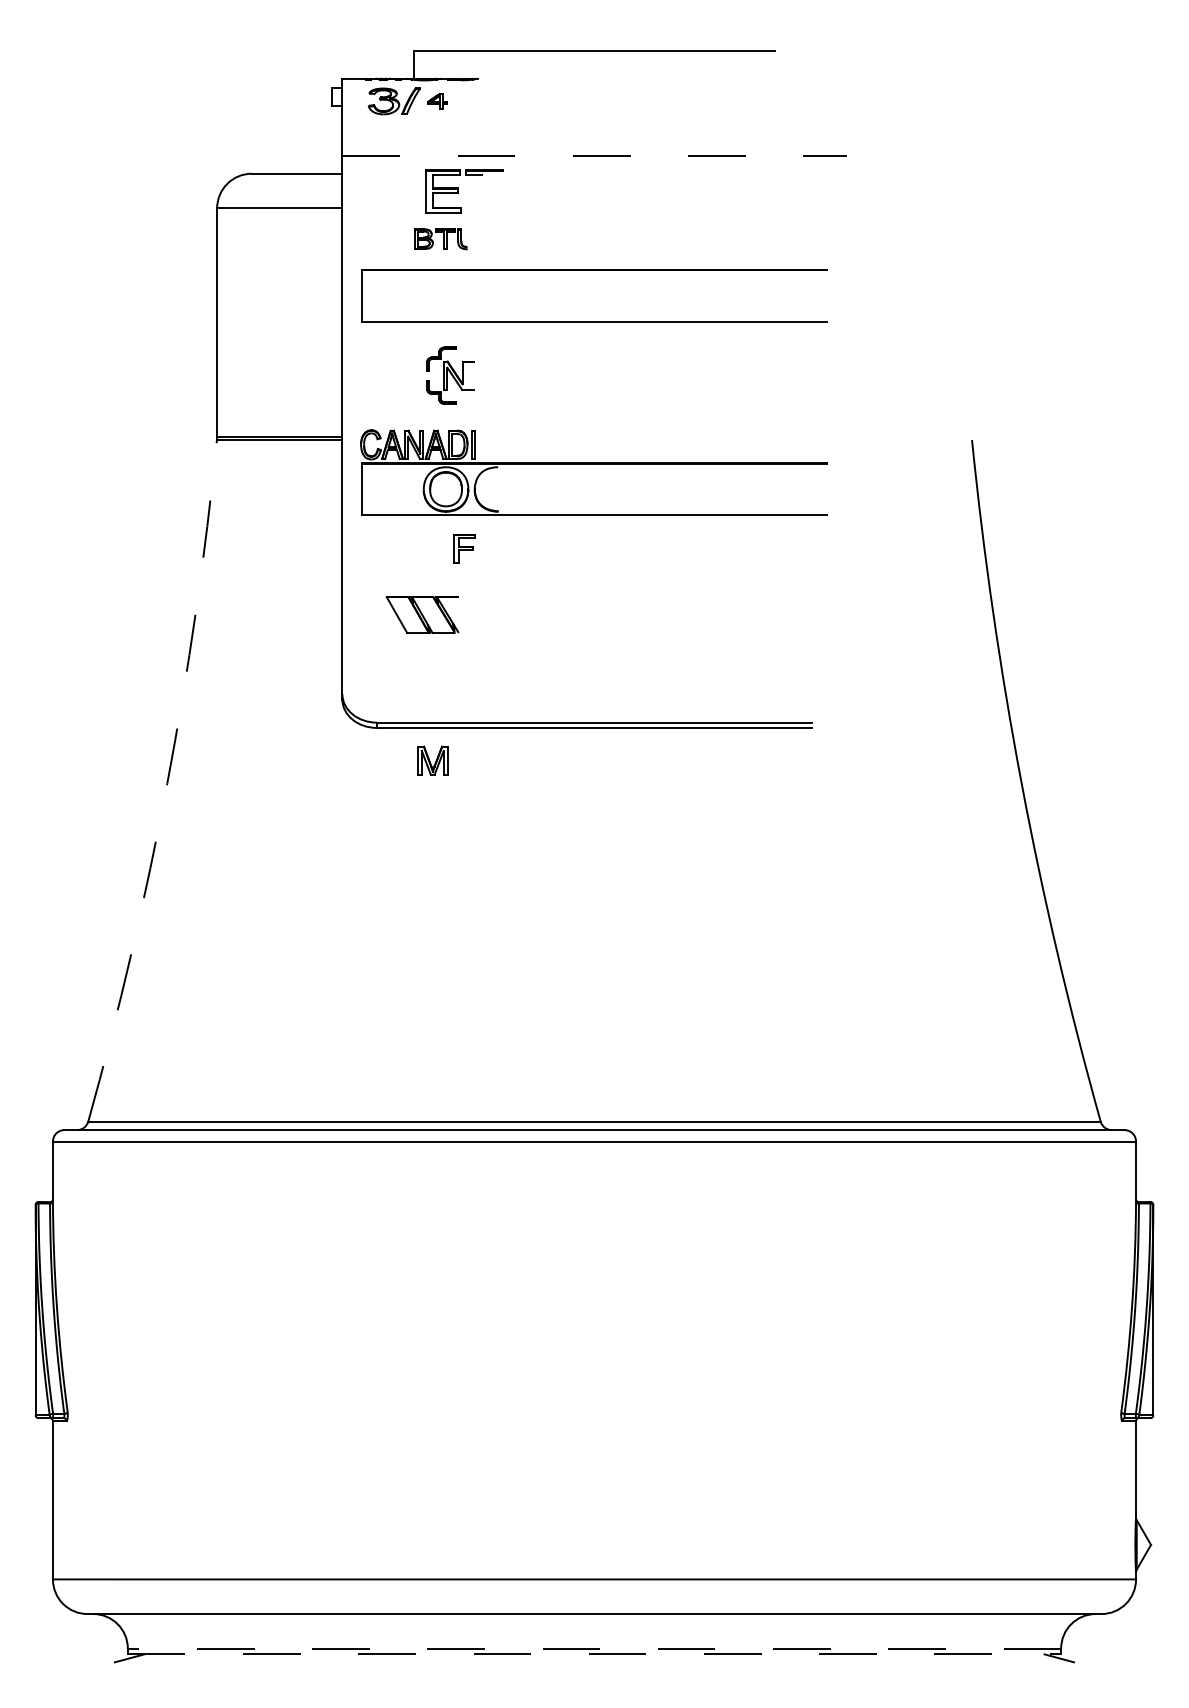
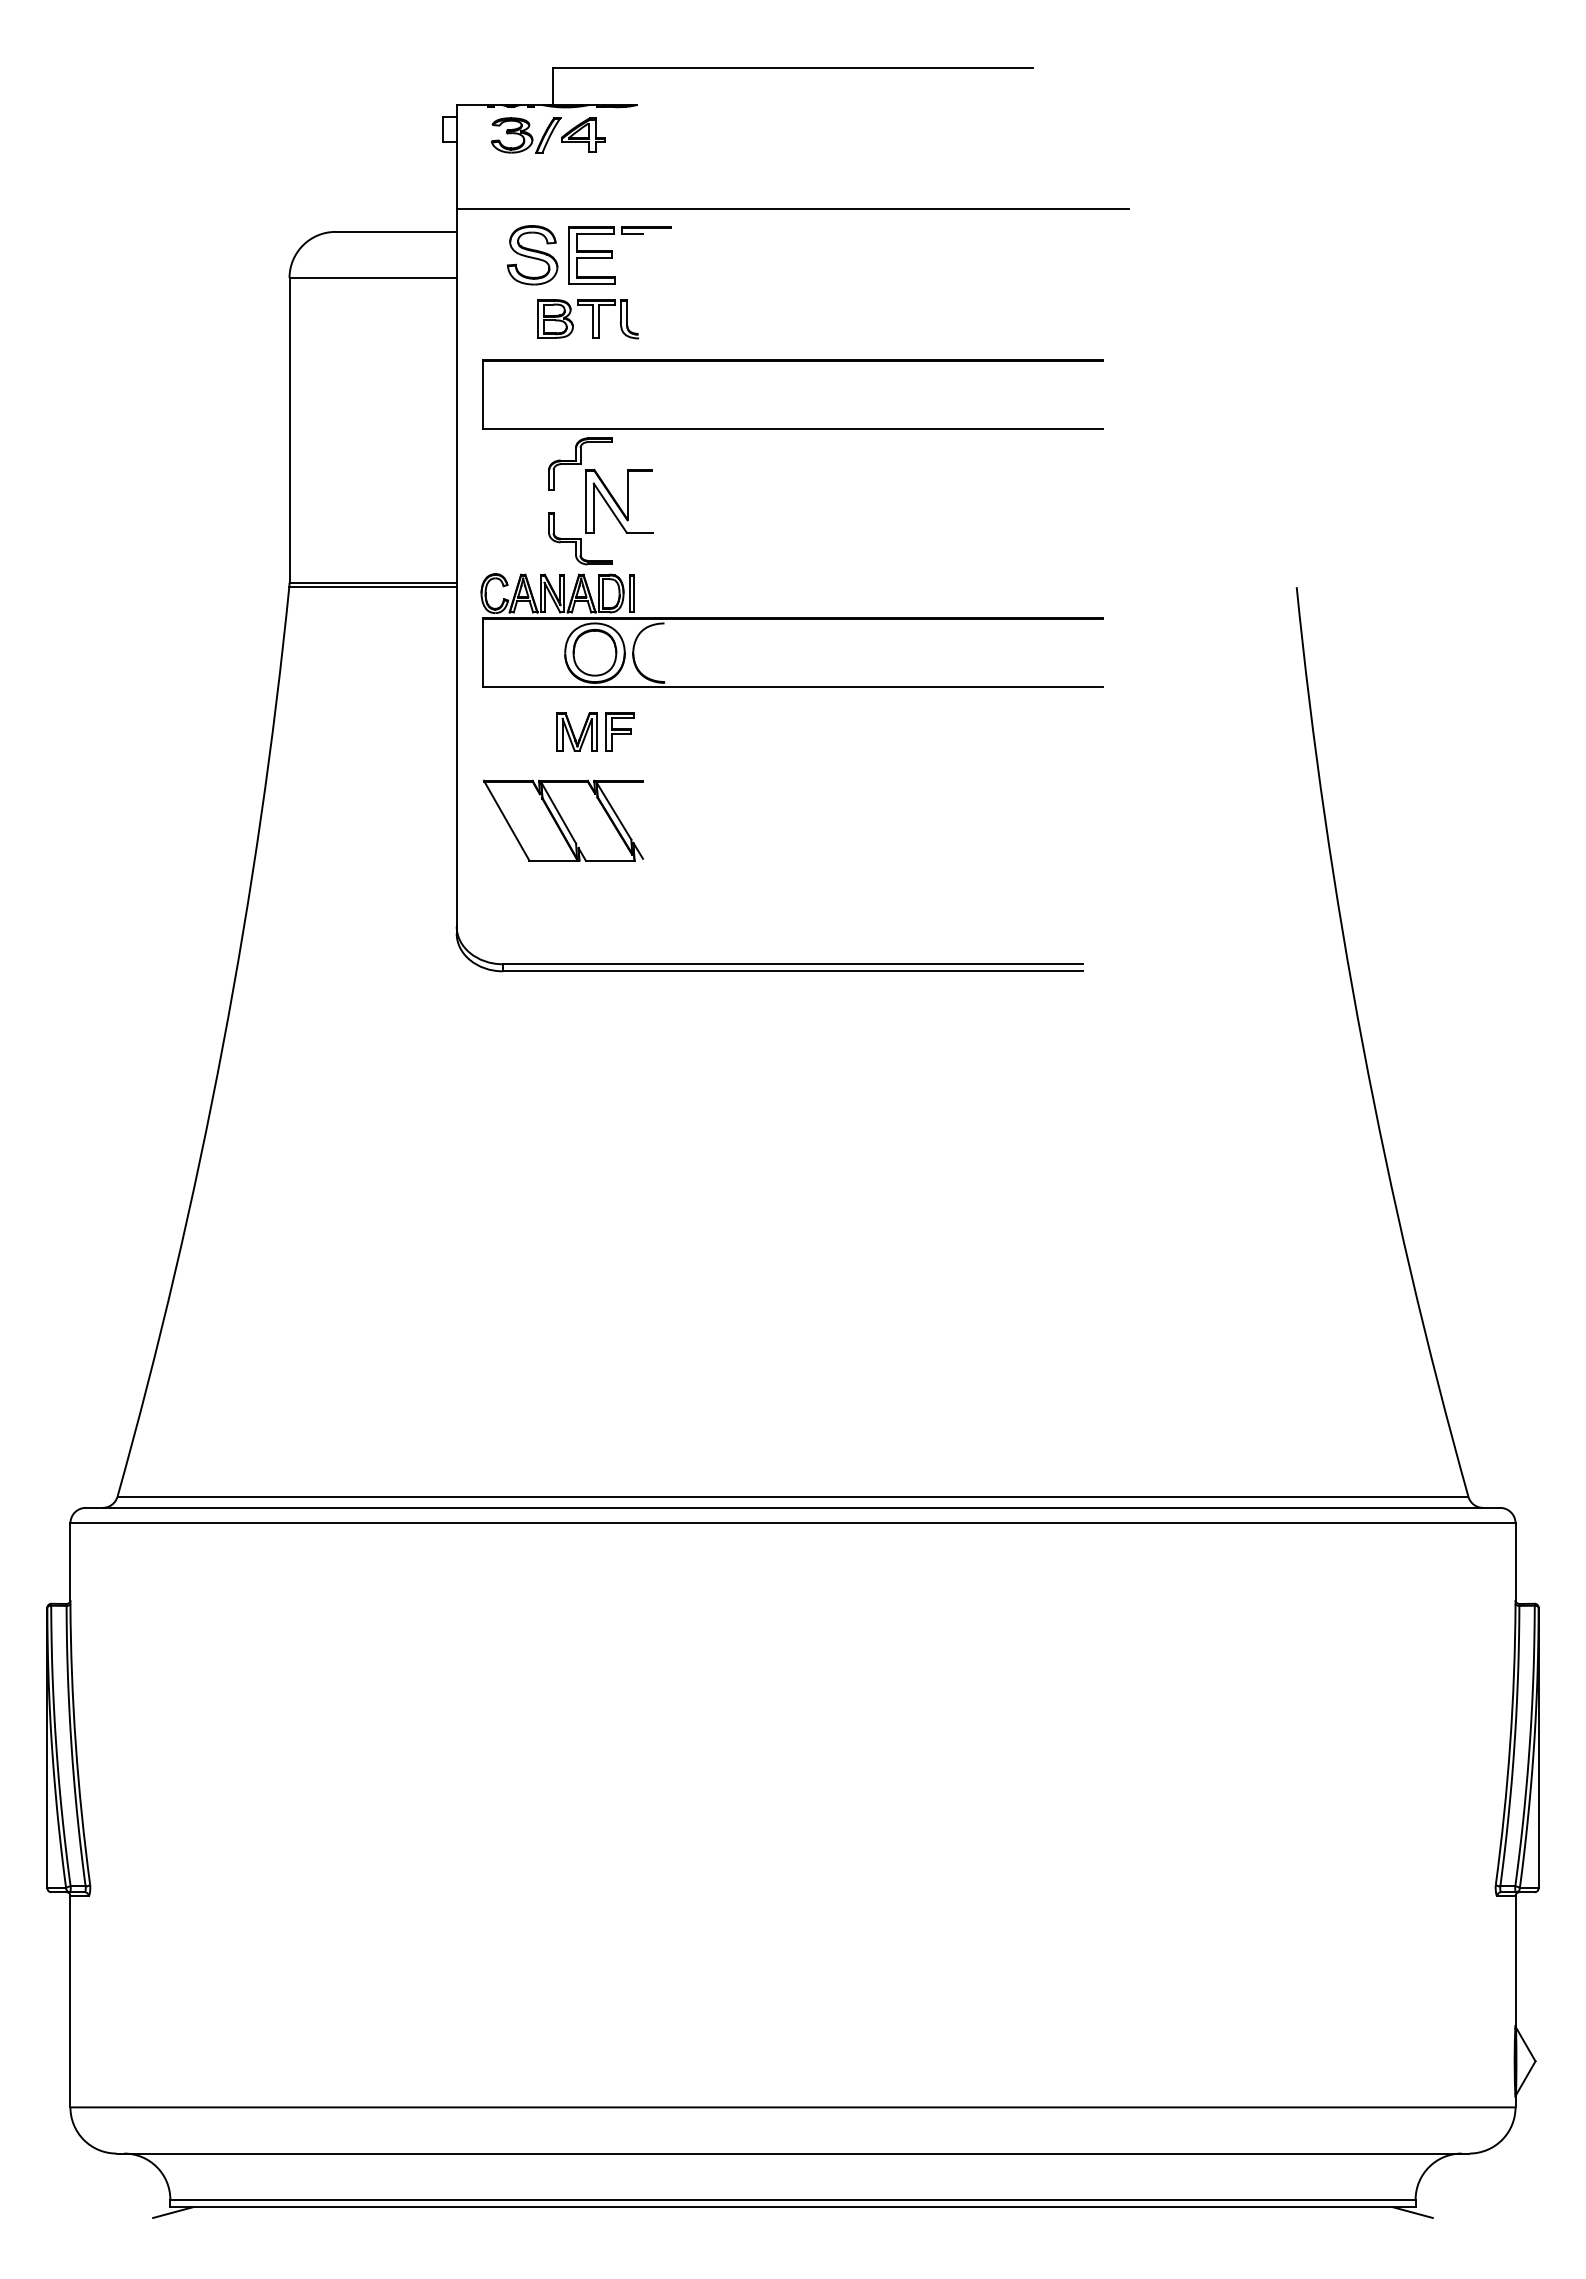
part: (437, 100) -> (583, 134), size x1.67
line: (594, 156) -> (793, 208), dashed -> solid
part: (399, 191) -> (532, 255), added
part: (440, 239) -> (587, 319), size x1.43
part: (450, 375) -> (600, 501), size x1.67
part: (422, 614) -> (563, 820), size x1.67
part: (432, 760) -> (576, 731), moved
arc: (167, 783) -> (223, 1045), dashed -> solid
line: (594, 1648) -> (793, 2199), dashed -> solid
line: (594, 1654) -> (793, 2207), dashed -> solid

